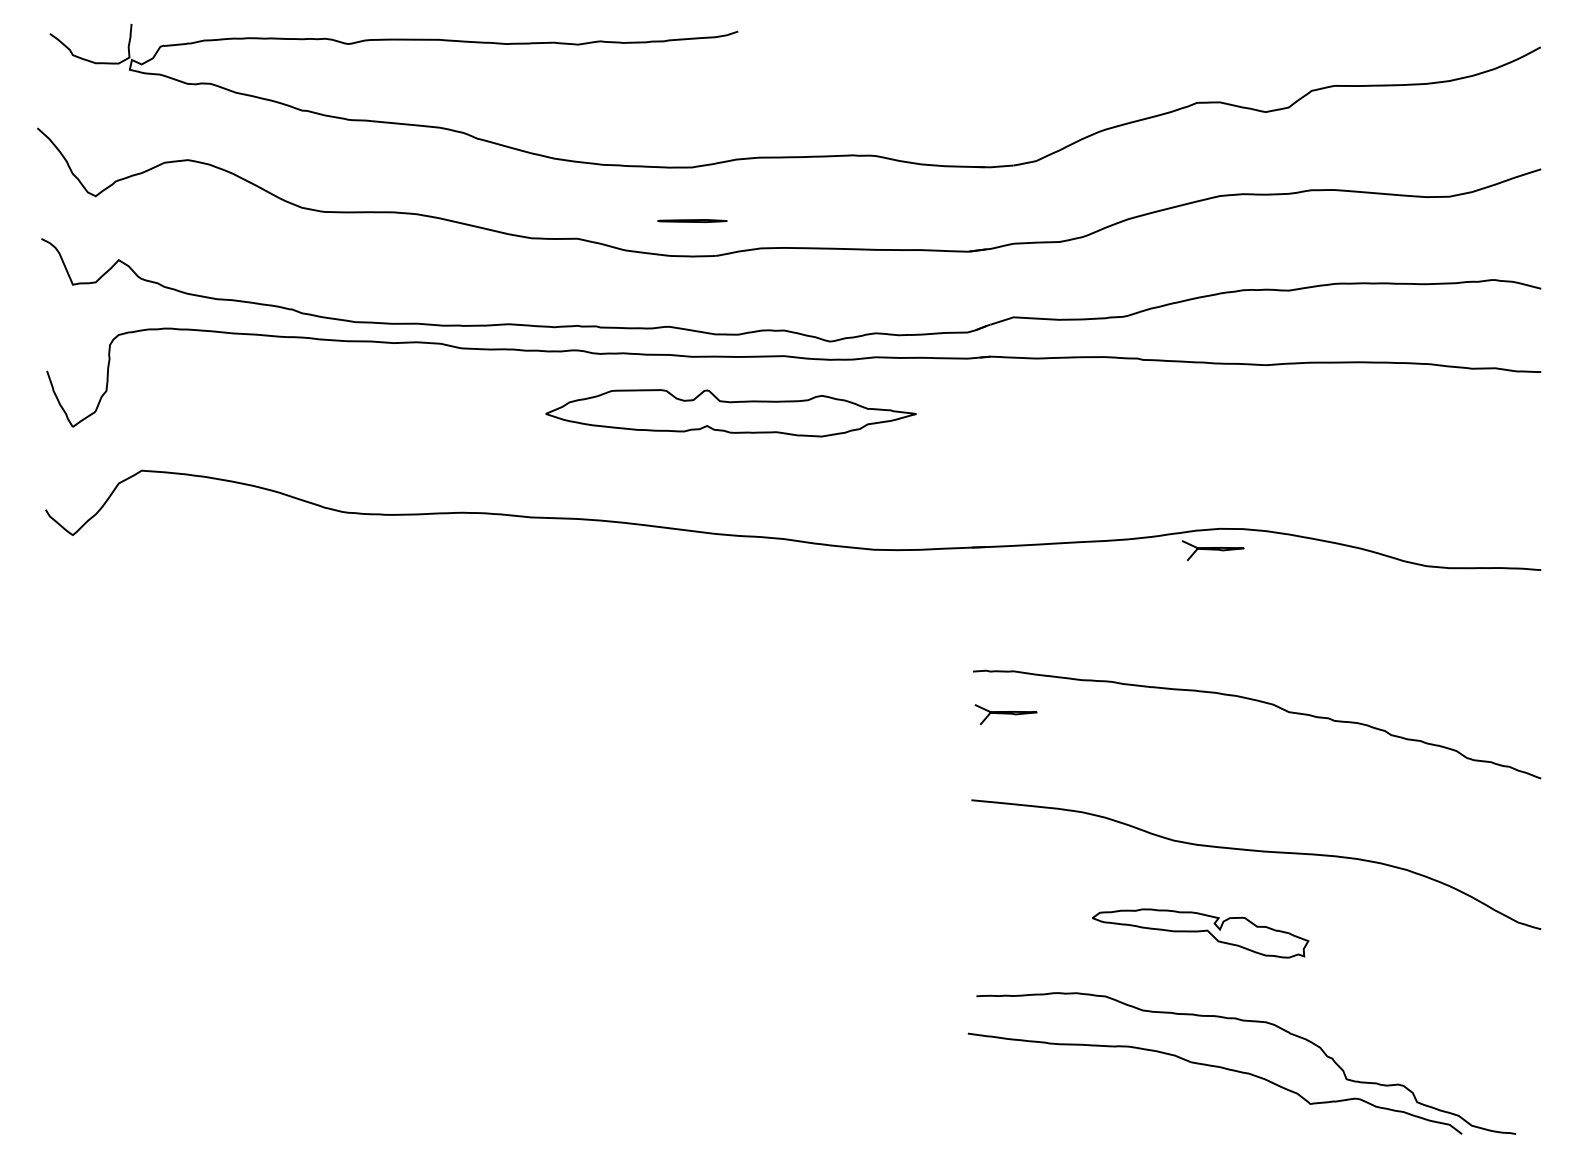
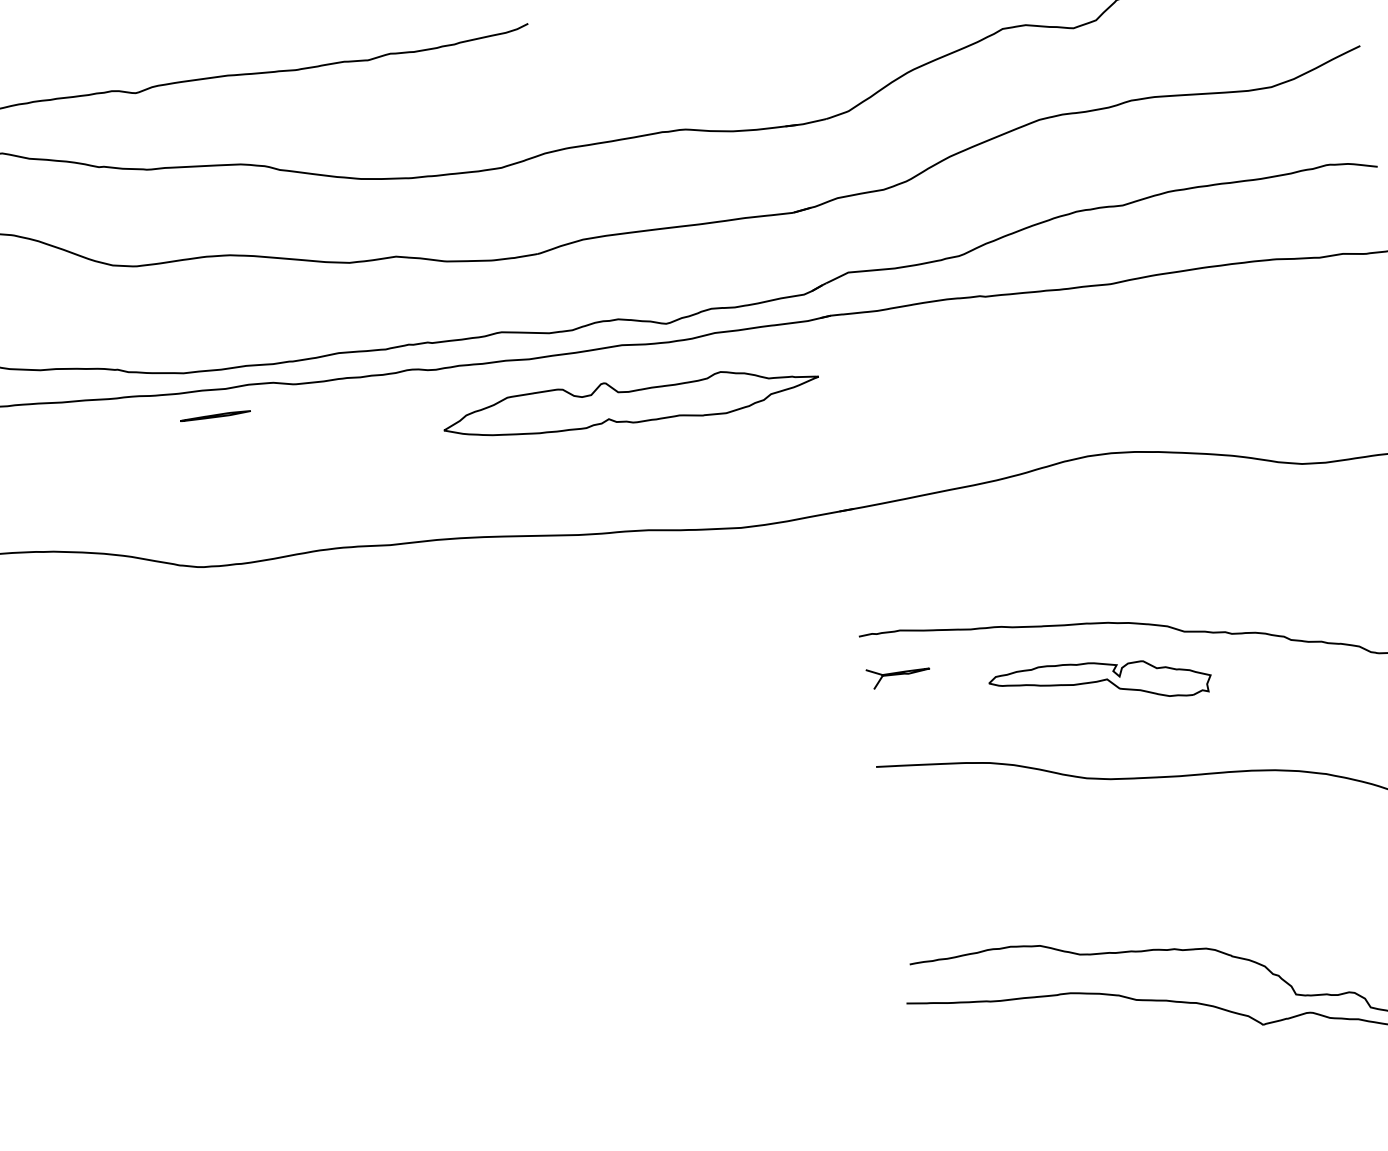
line: (692, 220) -> (215, 415), moved
part: (730, 413) -> (630, 403), moved
curve: (1212, 550) -> (1083, 479), removed
part: (1200, 933) -> (1100, 683), moved

